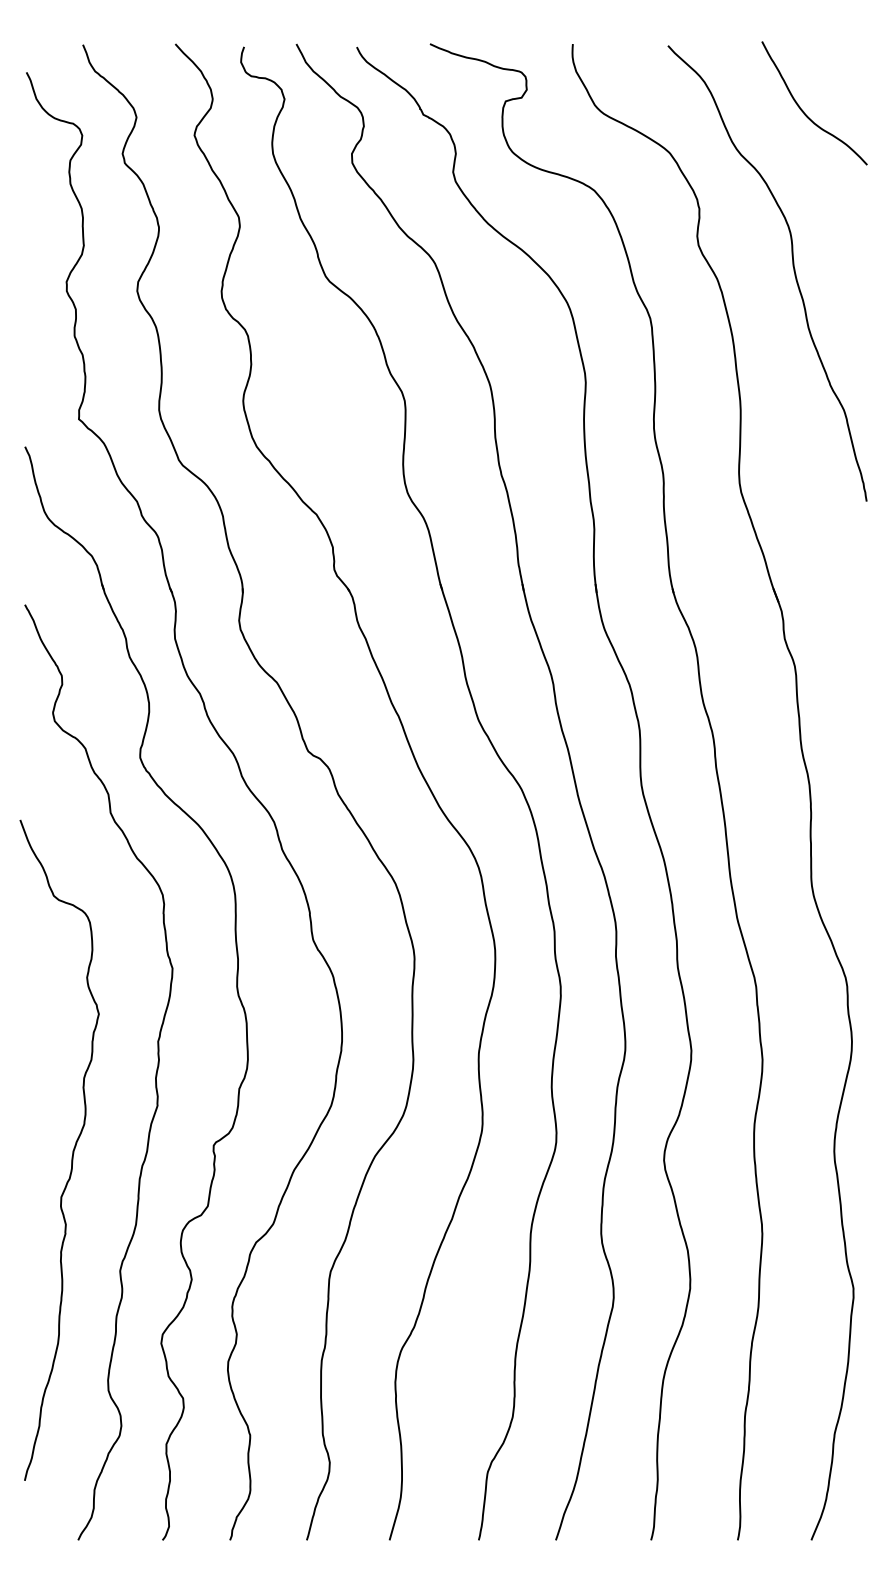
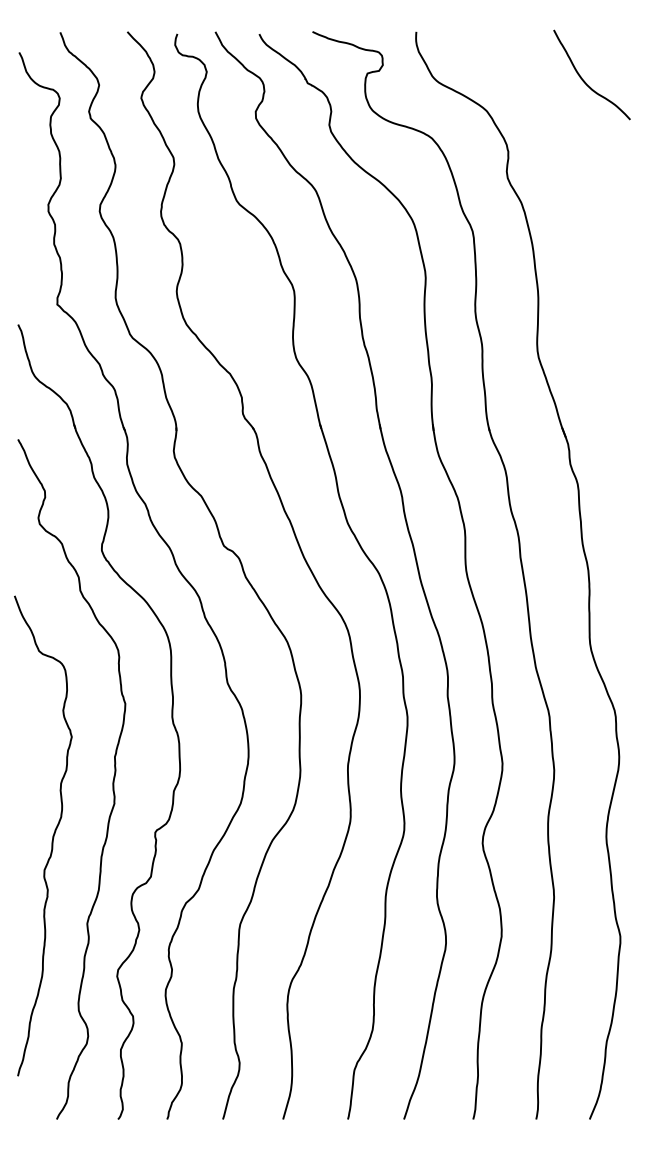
curve: (792, 266) -> (576, 193), removed

